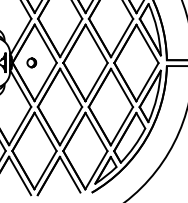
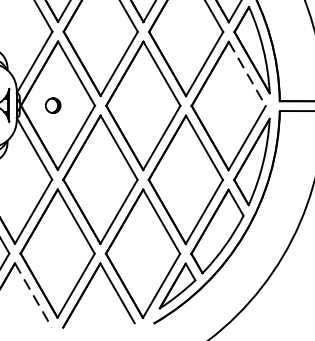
line: (147, 44) -> (247, 74), solid -> dashed
line: (20, 176) -> (34, 296), solid -> dashed

